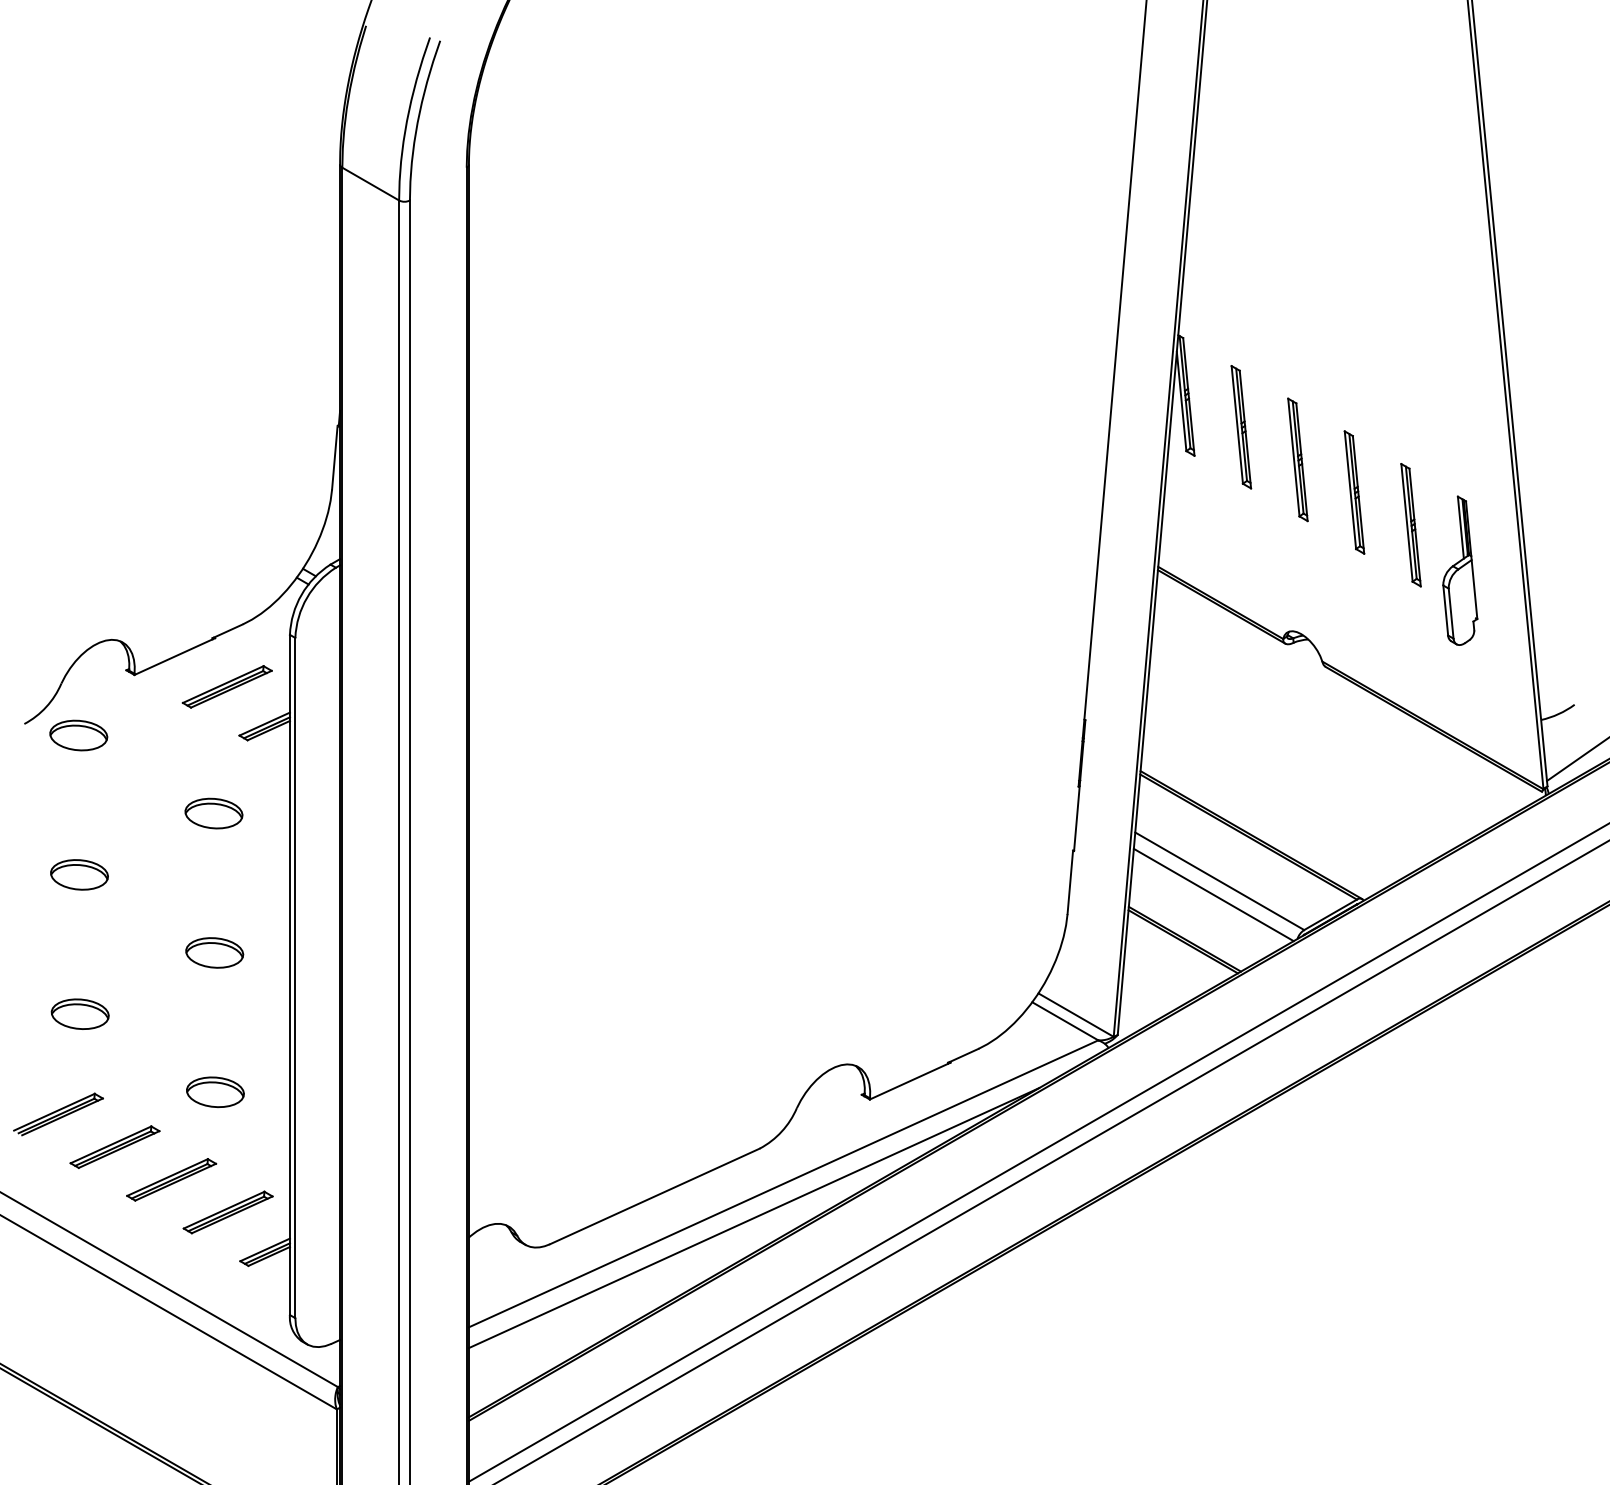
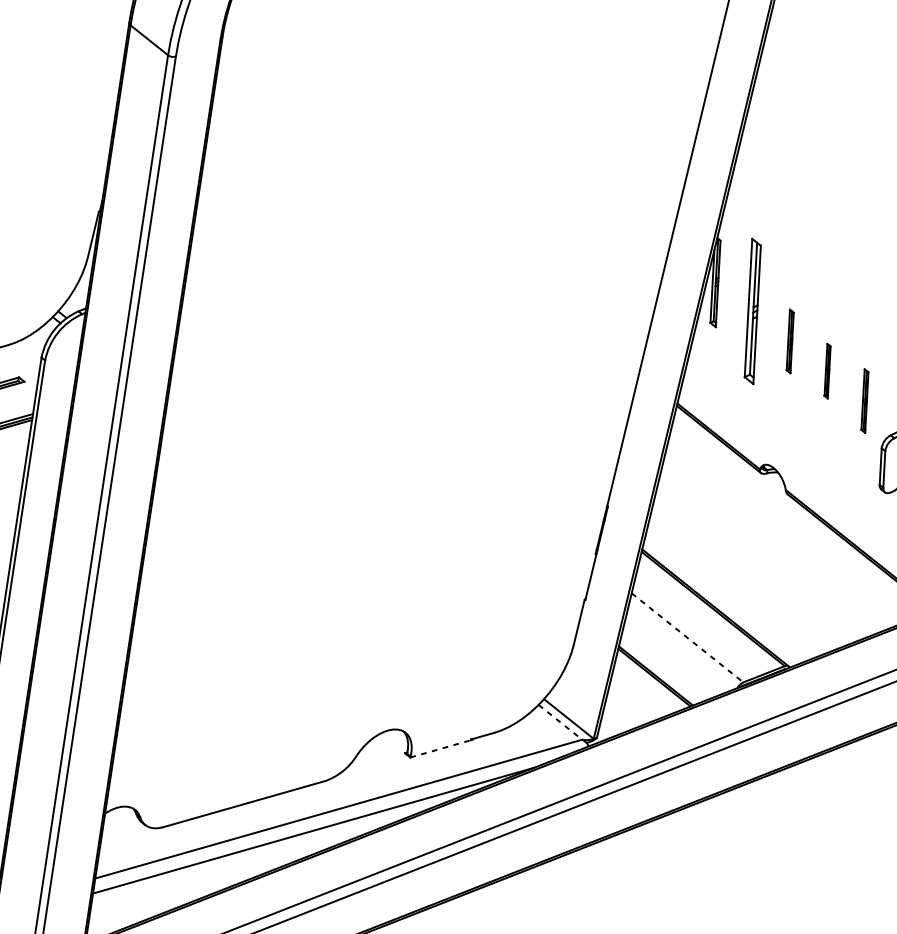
part: (1241, 427) -> (752, 311), size x1.6
part: (1297, 459) -> (789, 341), size x0.7
part: (1354, 492) -> (827, 371), size x0.6
part: (1410, 525) -> (864, 401), size x0.7
line: (1219, 881) -> (687, 637), solid -> dashed
line: (1213, 894) -> (681, 646), removed
line: (1065, 1021) -> (560, 722), solid -> dashed
line: (910, 1080) -> (441, 748), solid -> dashed

